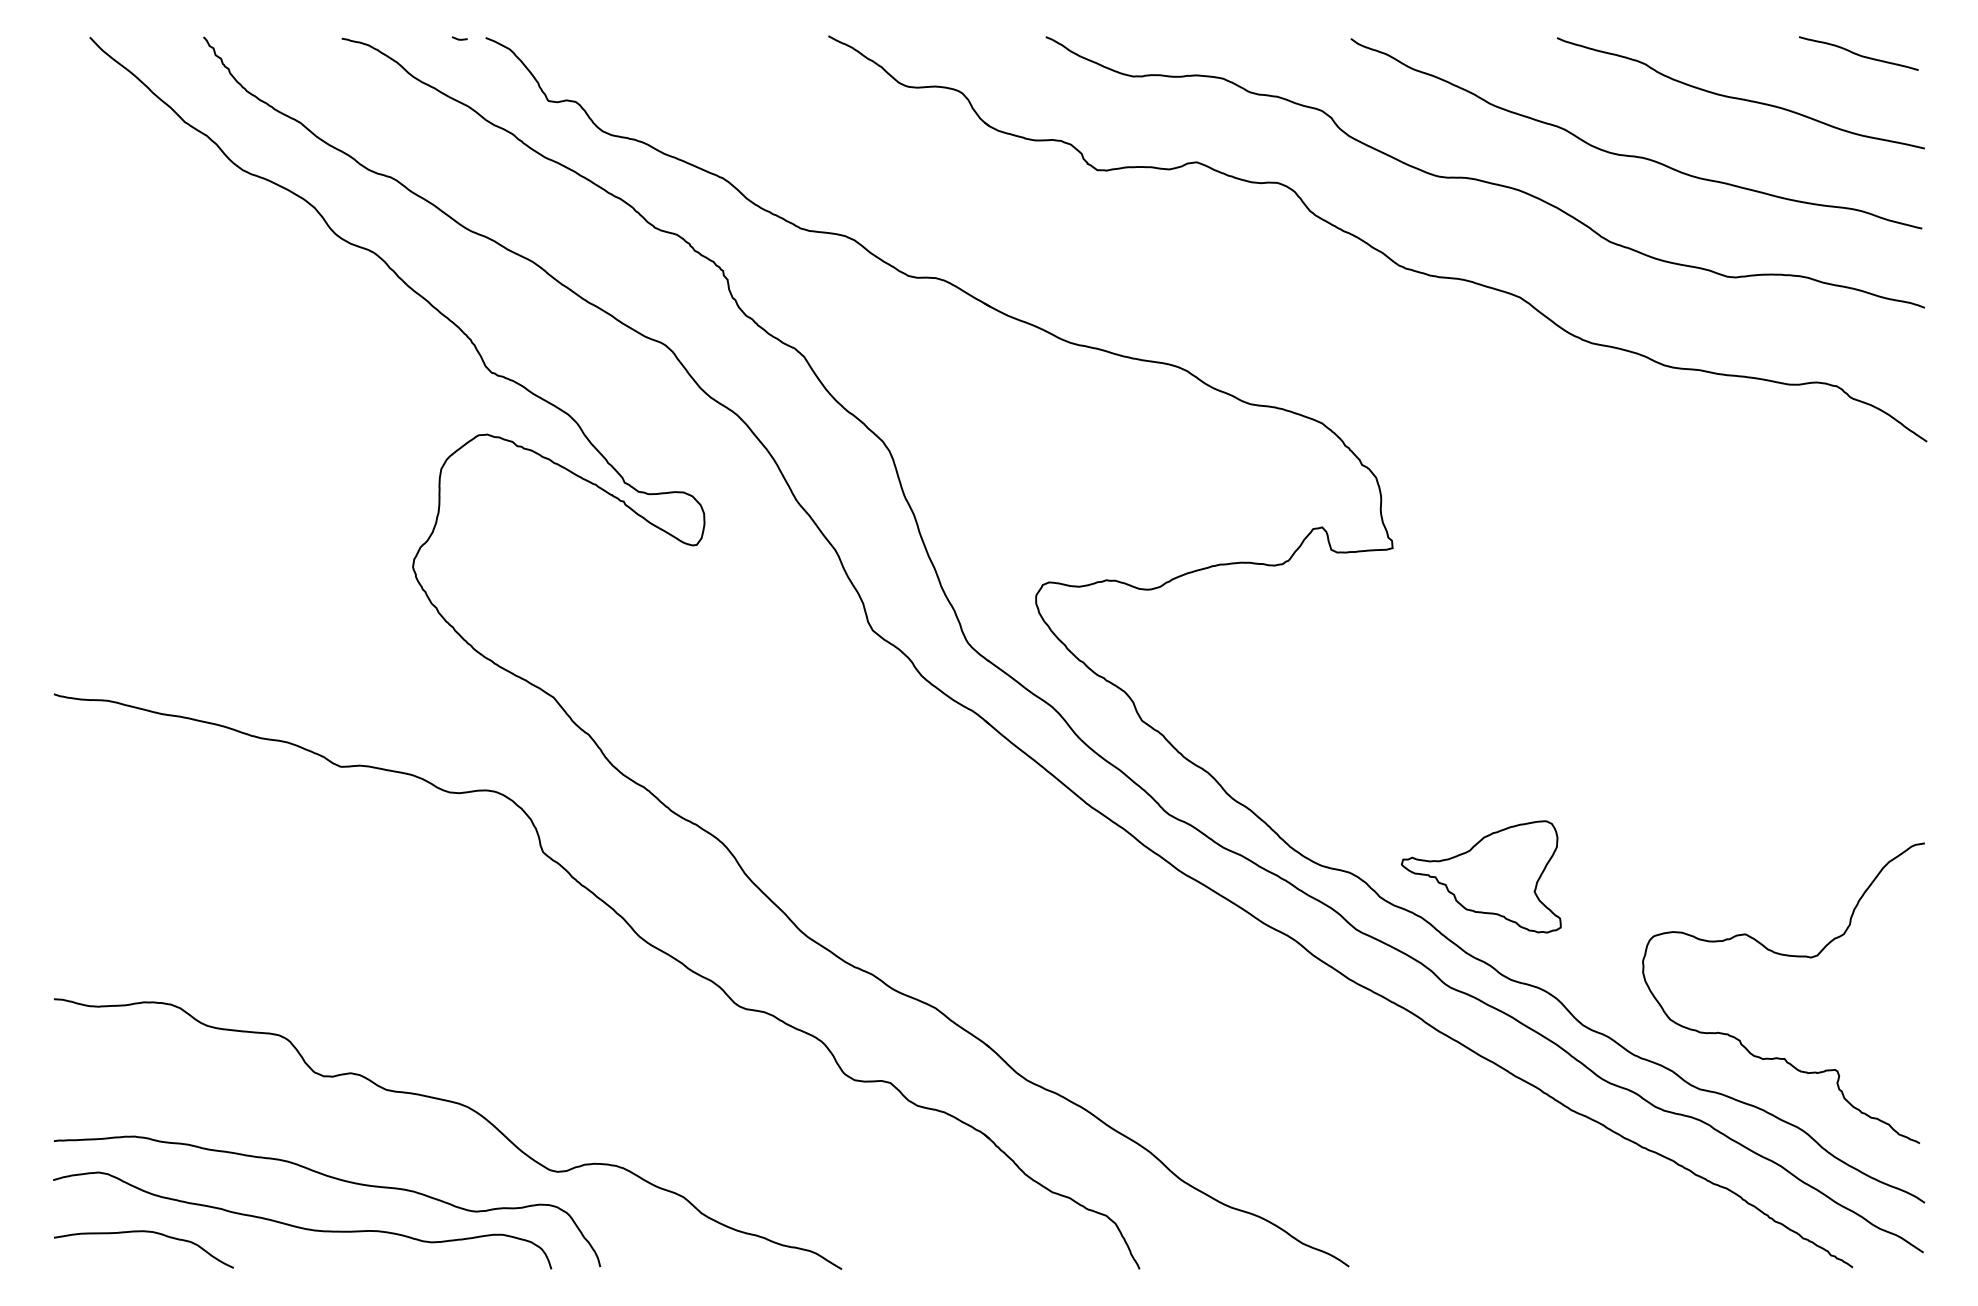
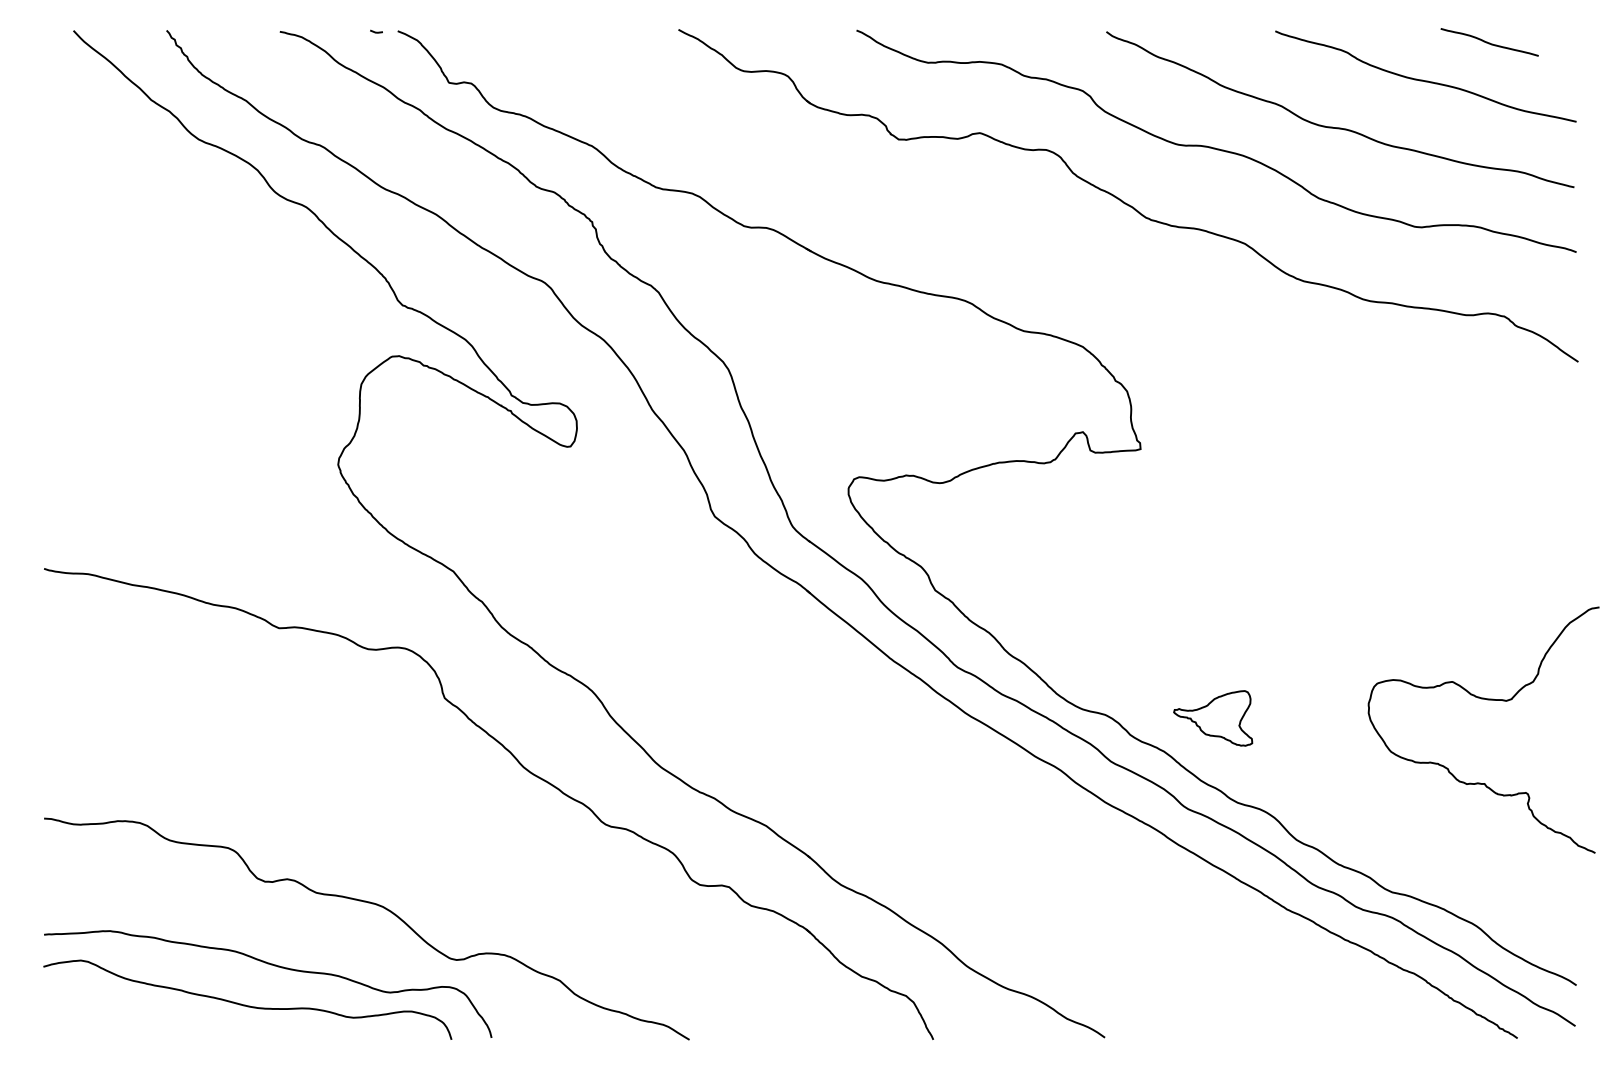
curve: (1857, 53) -> (1488, 42), moved
part: (1480, 876) -> (1212, 718), size x0.6
curve: (1786, 956) -> (1486, 700), moved
curve: (143, 1232) -> (117, 1009), removed

